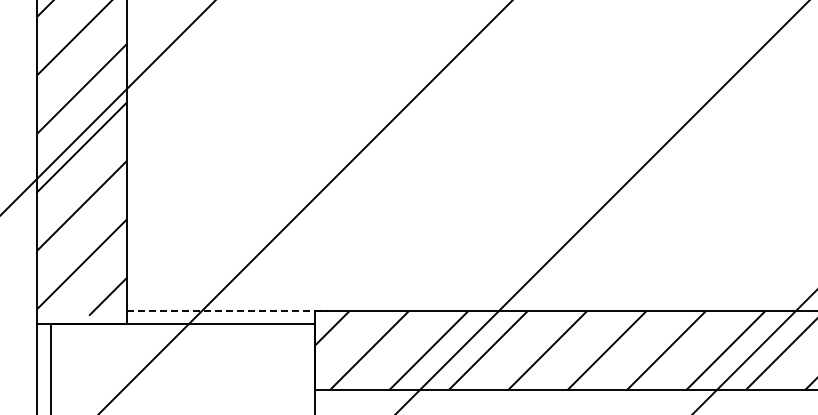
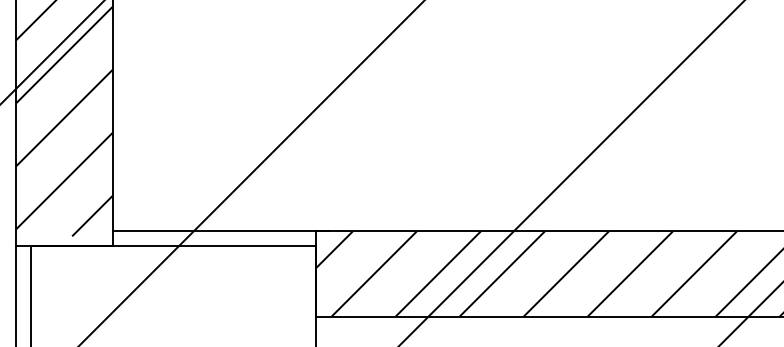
line: (227, 311) -> (221, 231), dashed -> solid

